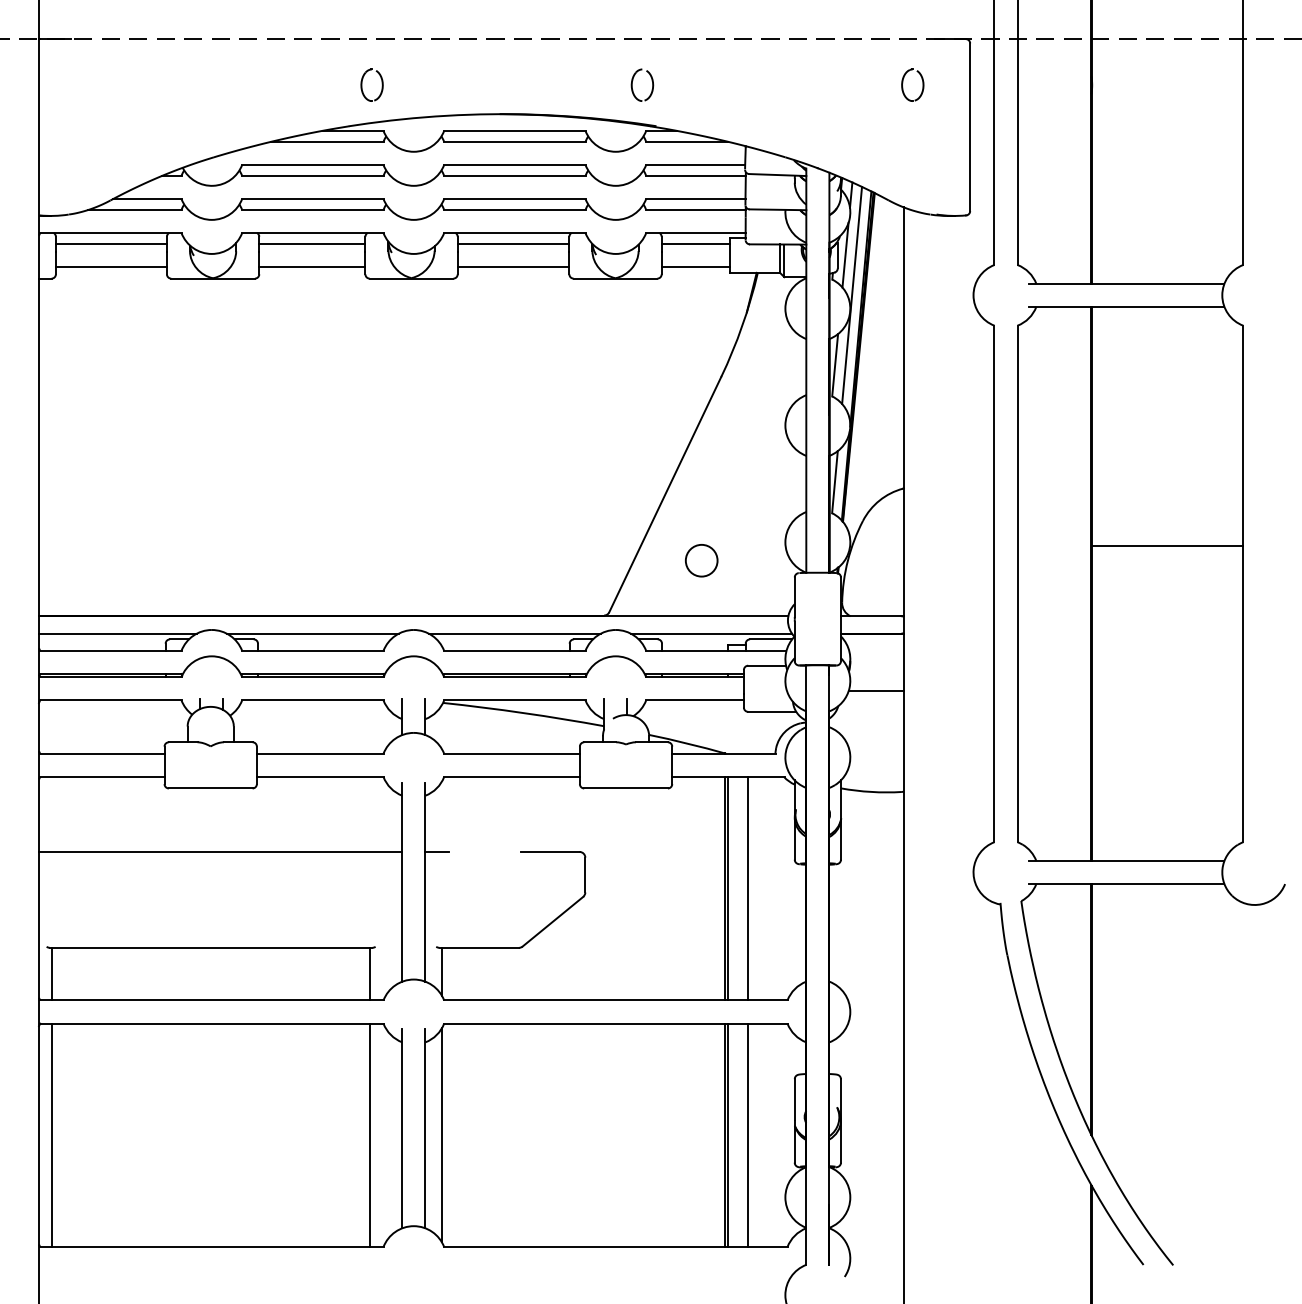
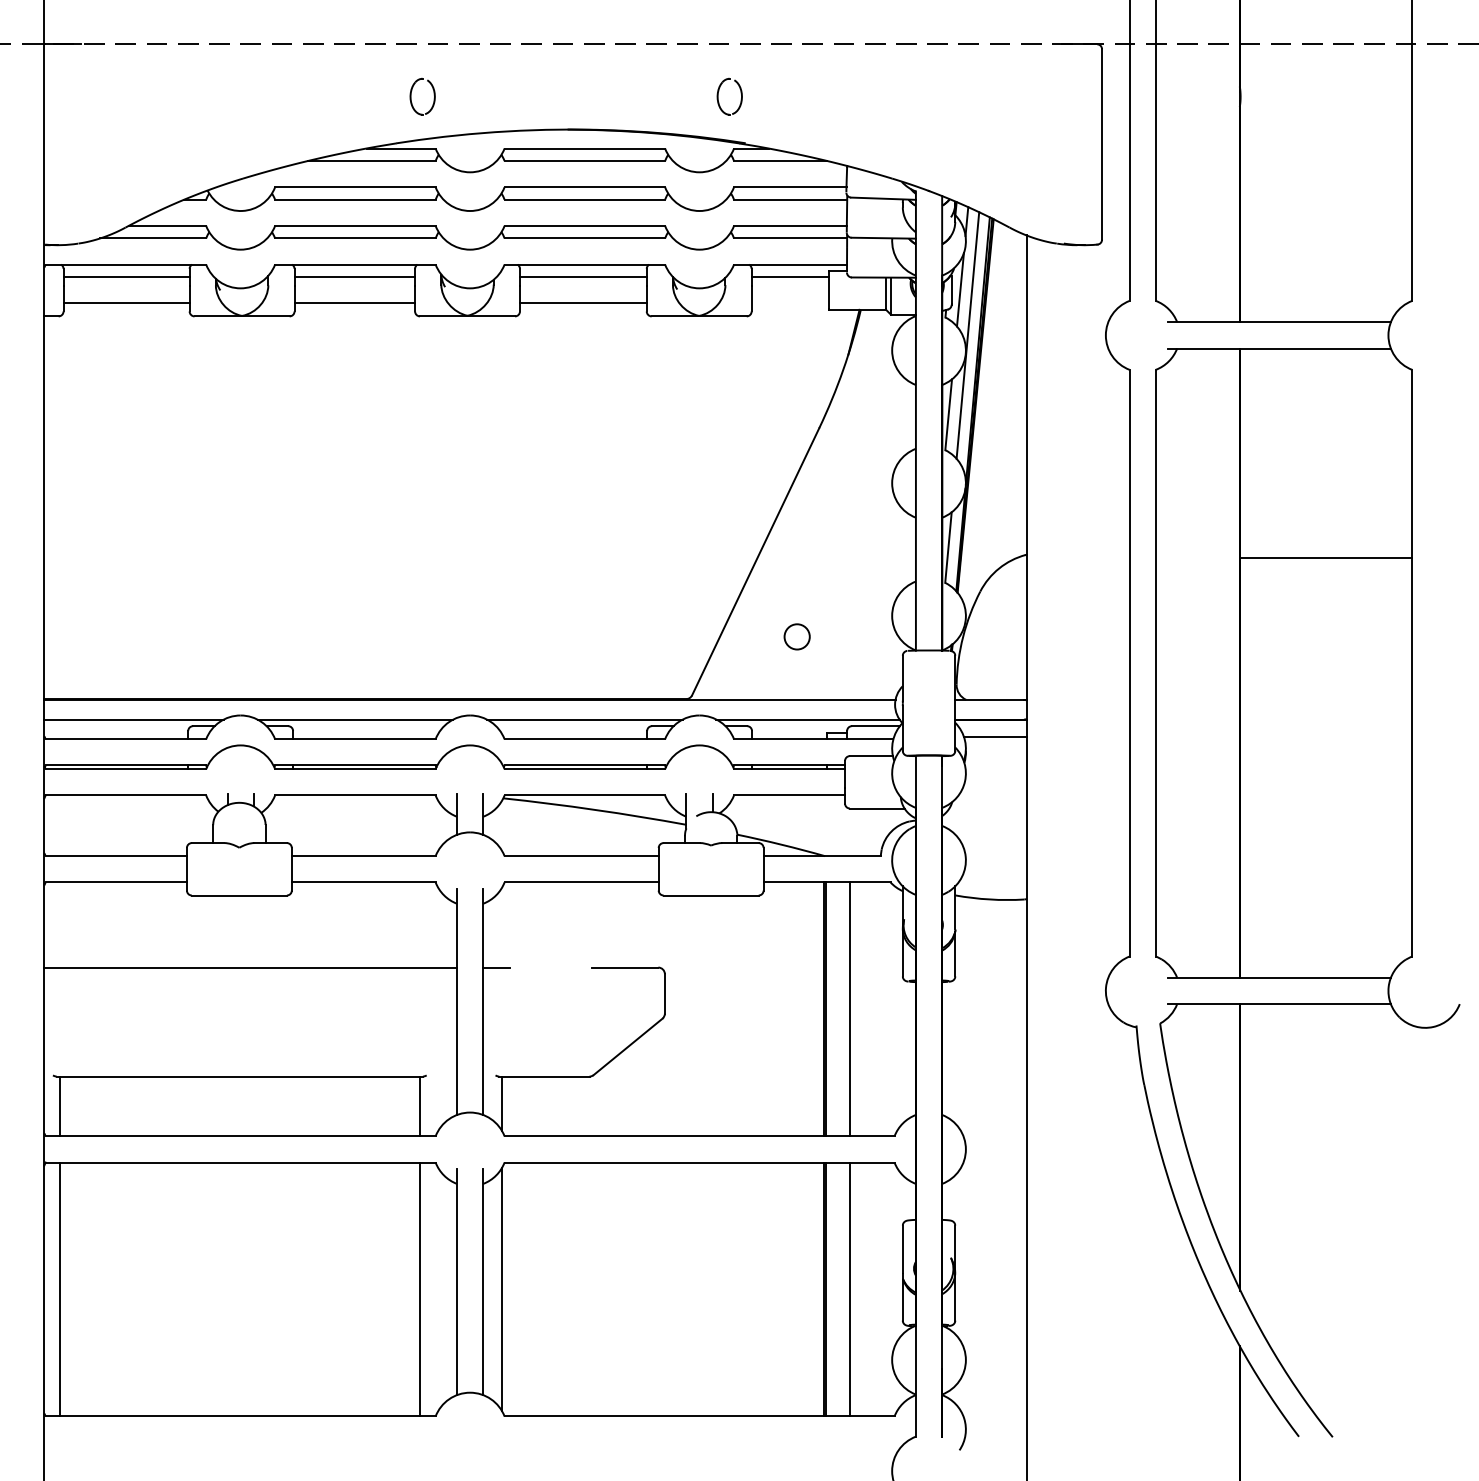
part: (903, 83) -> (1026, 94), removed
line: (695, 267) -> (790, 303), removed
line: (1167, 545) -> (1326, 558), moved
circle: (701, 560) -> (796, 636), size x0.7
line: (875, 691) -> (994, 737), moved

